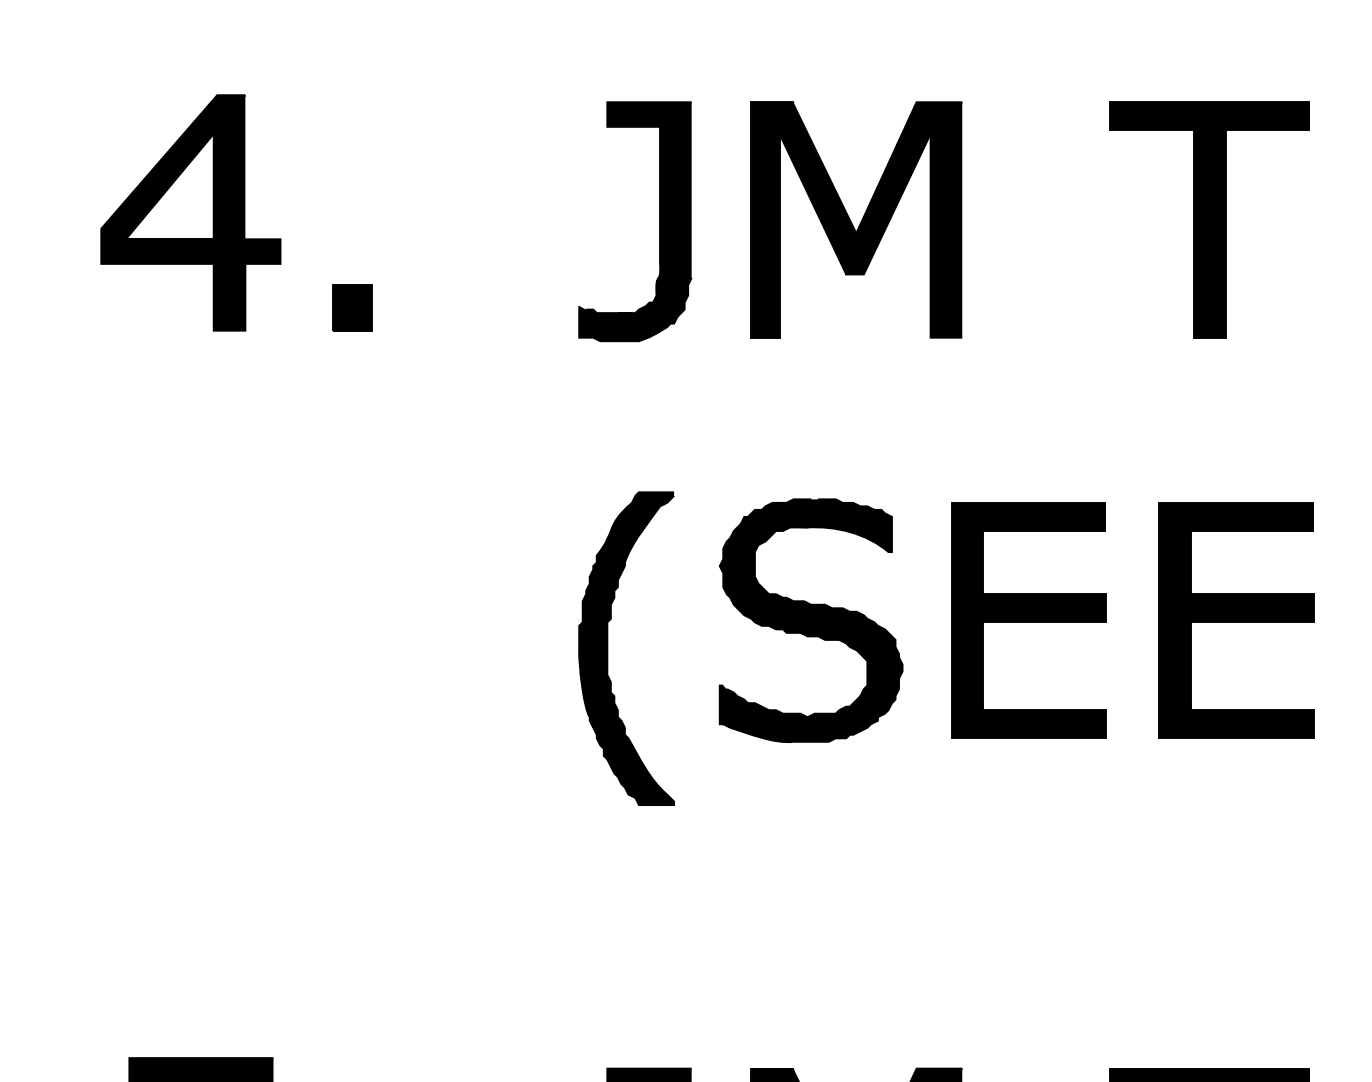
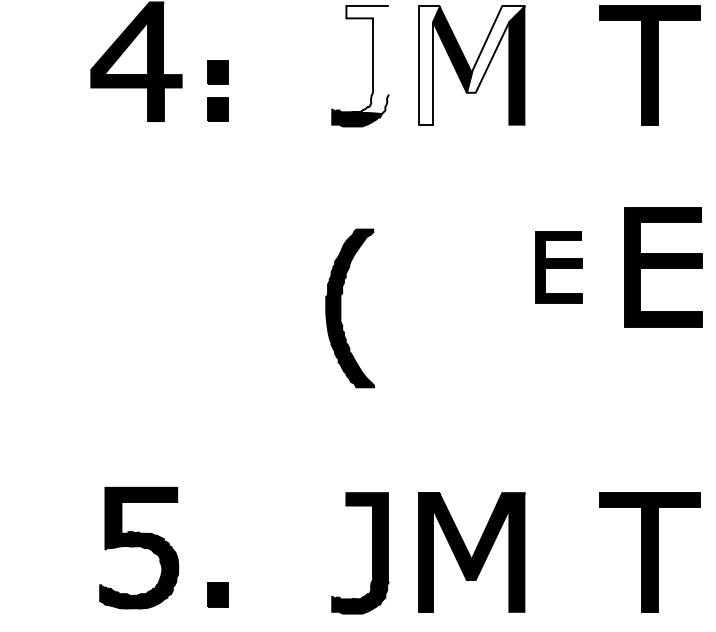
fill: (903, 186) -> (495, 48), removed
fill: (649, 208) -> (367, 59), removed
fill: (772, 218) -> (429, 64), removed
part: (351, 234) -> (217, 72), added
part: (811, 621) -> (449, 267), removed
part: (1028, 621) -> (558, 267), size x0.6
part: (609, 648) -> (341, 308), moved

